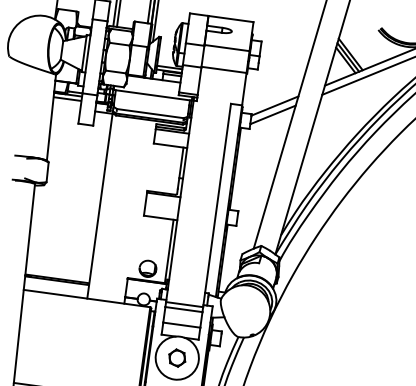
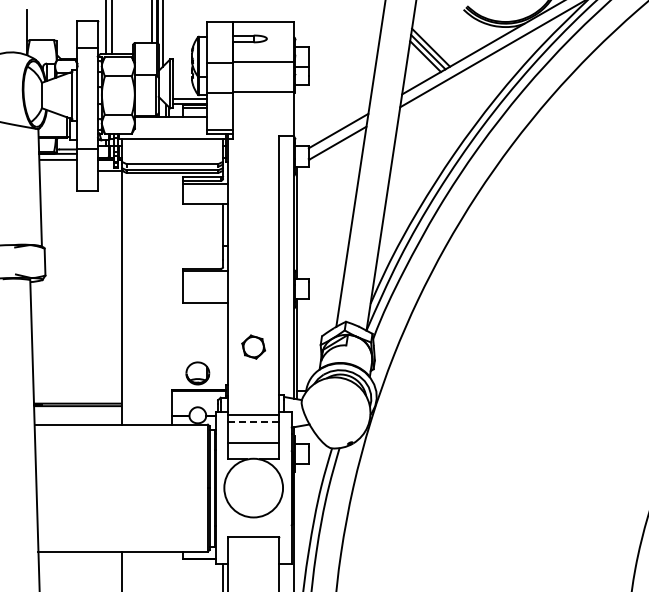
line: (169, 251) -> (223, 345), removed
line: (183, 309) -> (253, 421), solid -> dashed
part: (177, 357) -> (253, 346), moved

